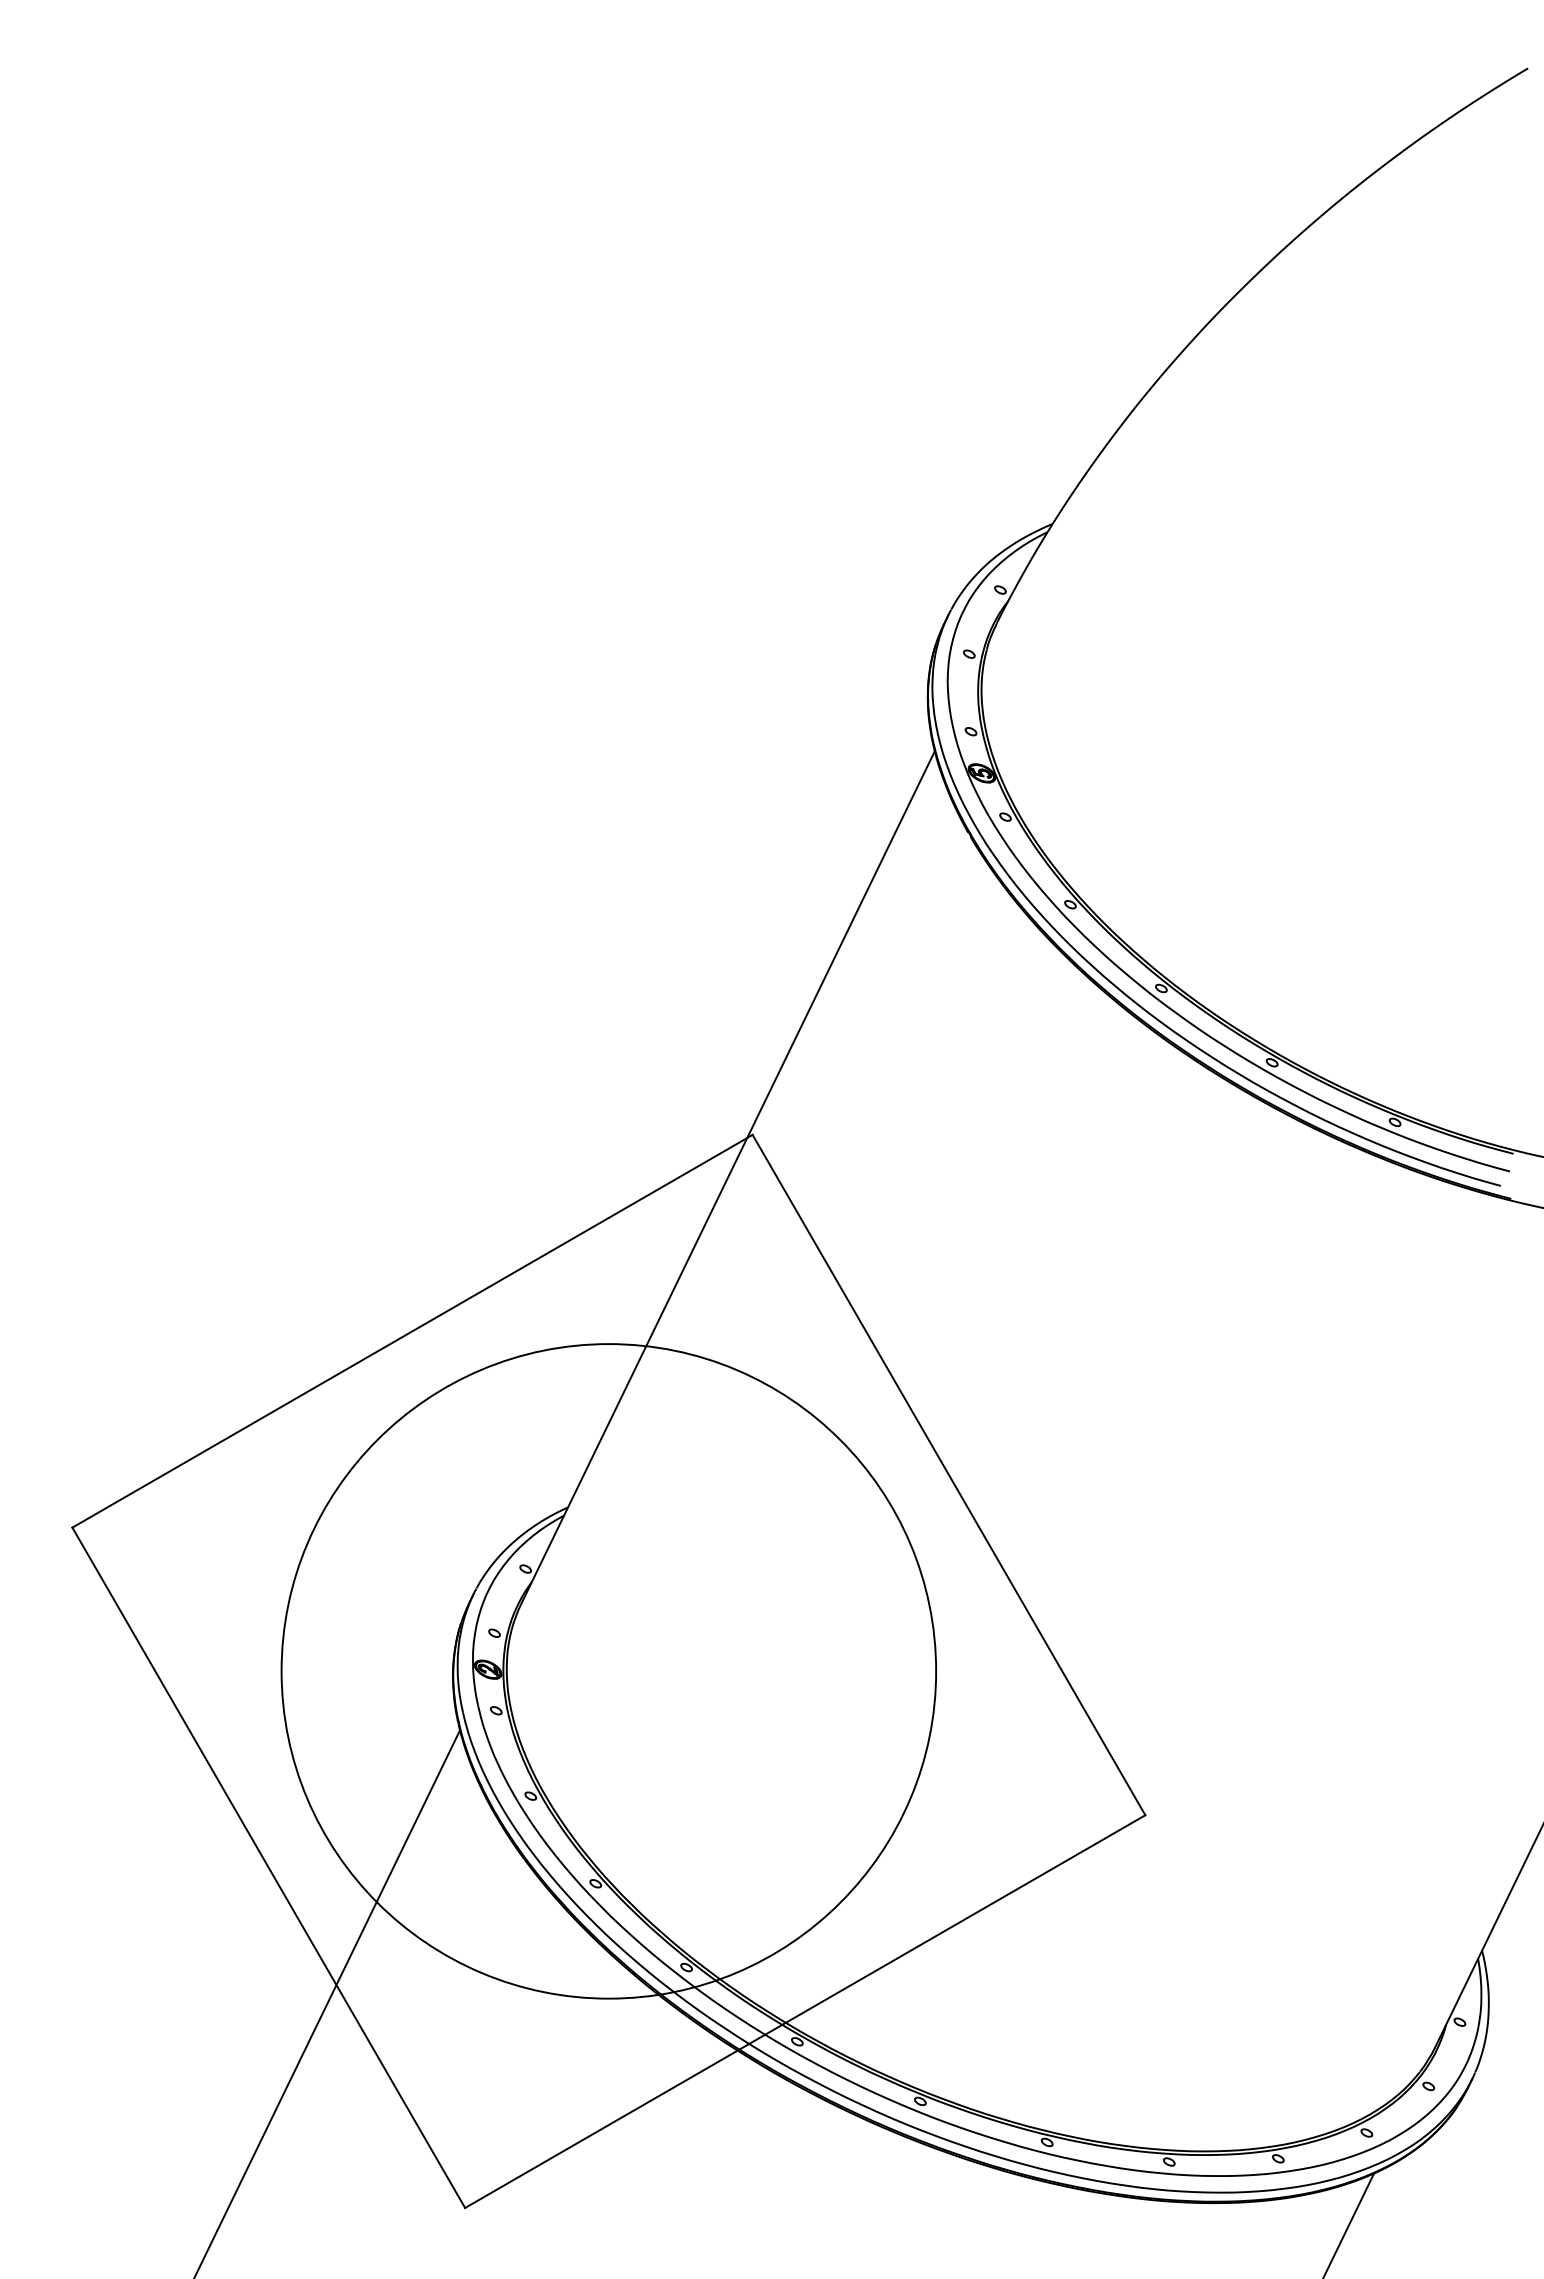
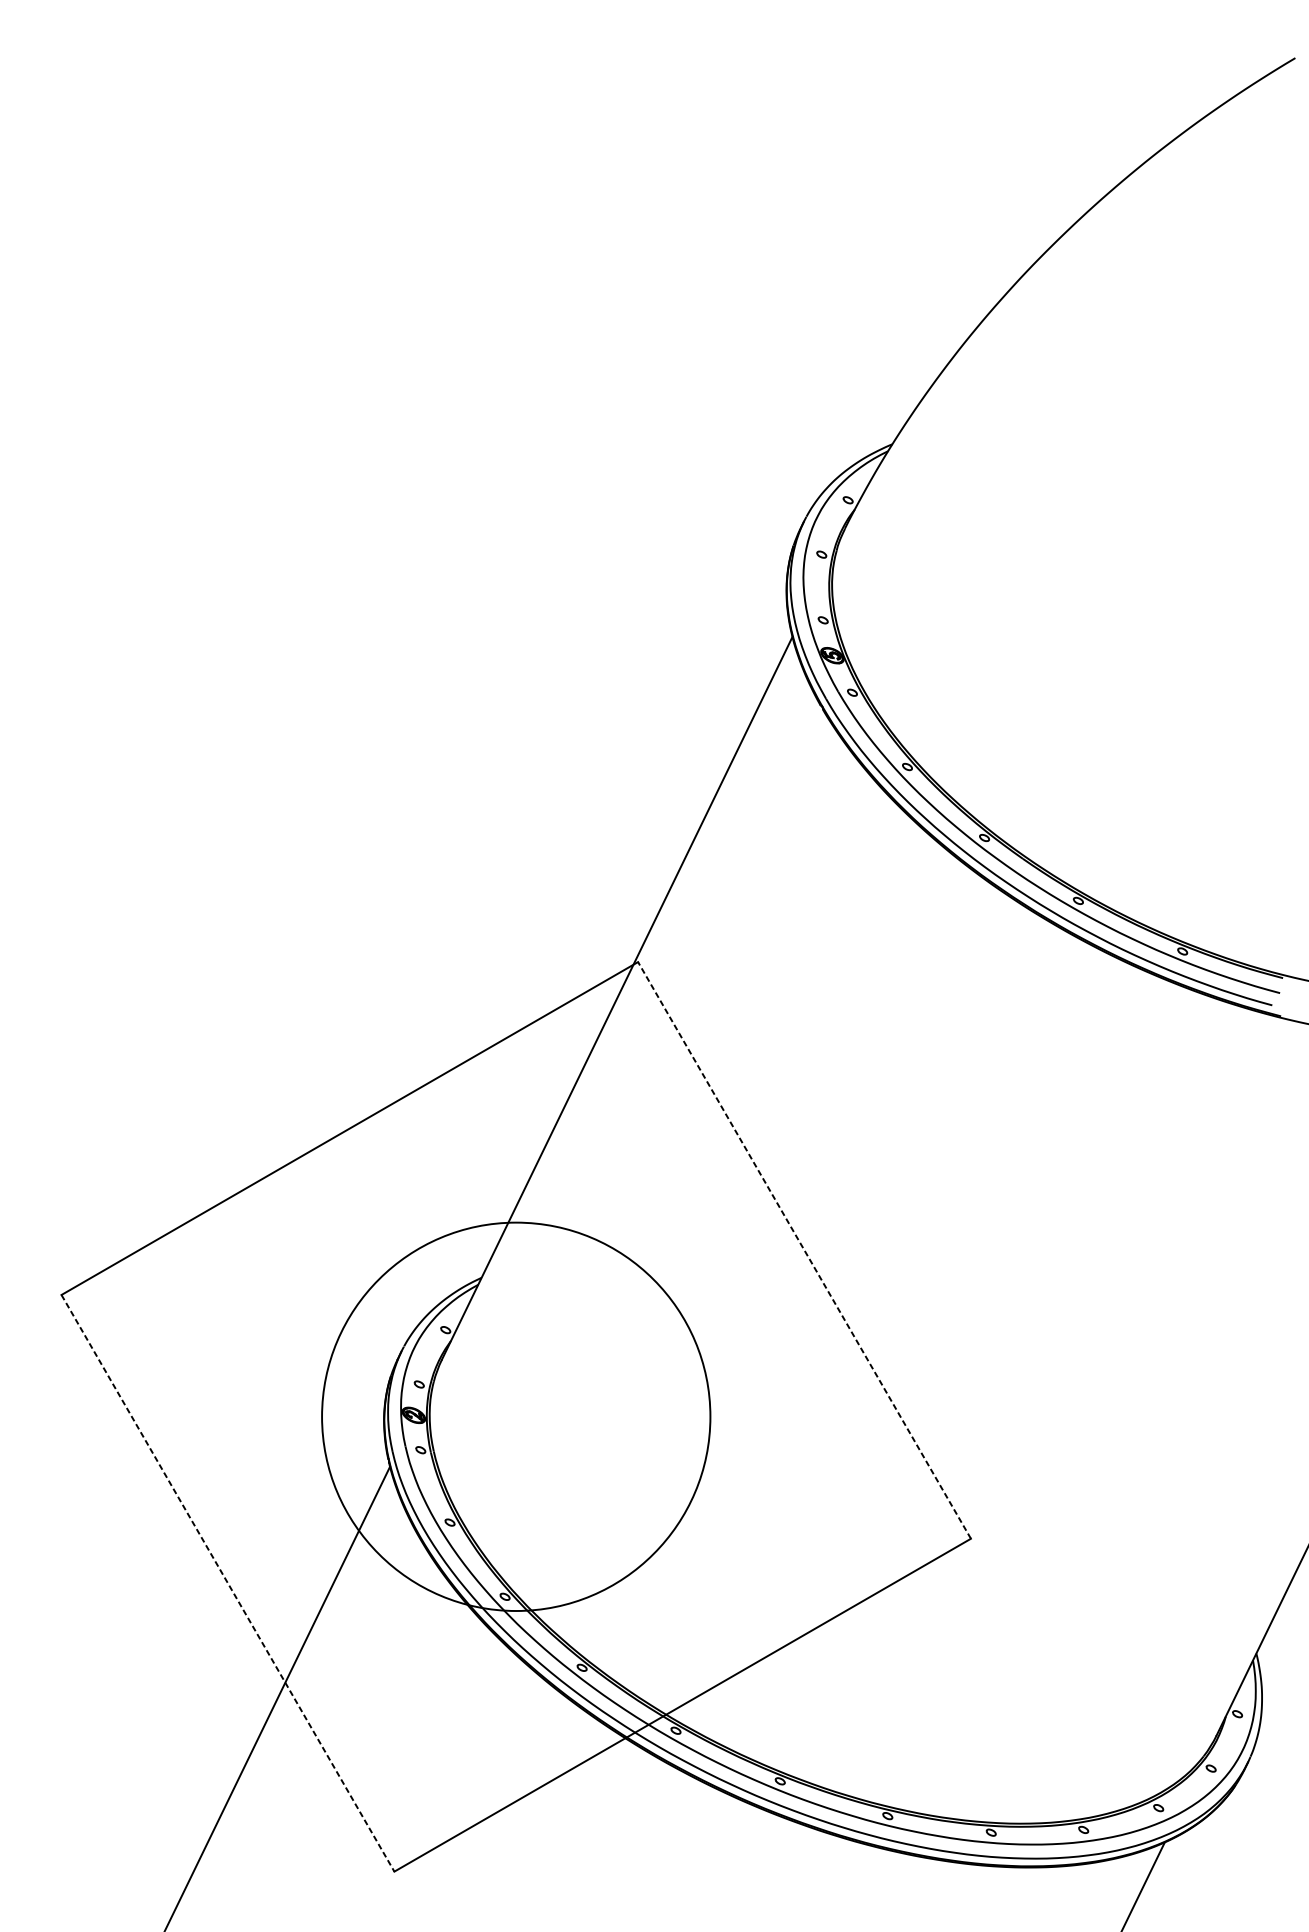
line: (948, 1475) -> (804, 1250), solid -> dashed
circle: (608, 1671) -> (515, 1416), size x0.7
line: (268, 1867) -> (227, 1583), solid -> dashed

